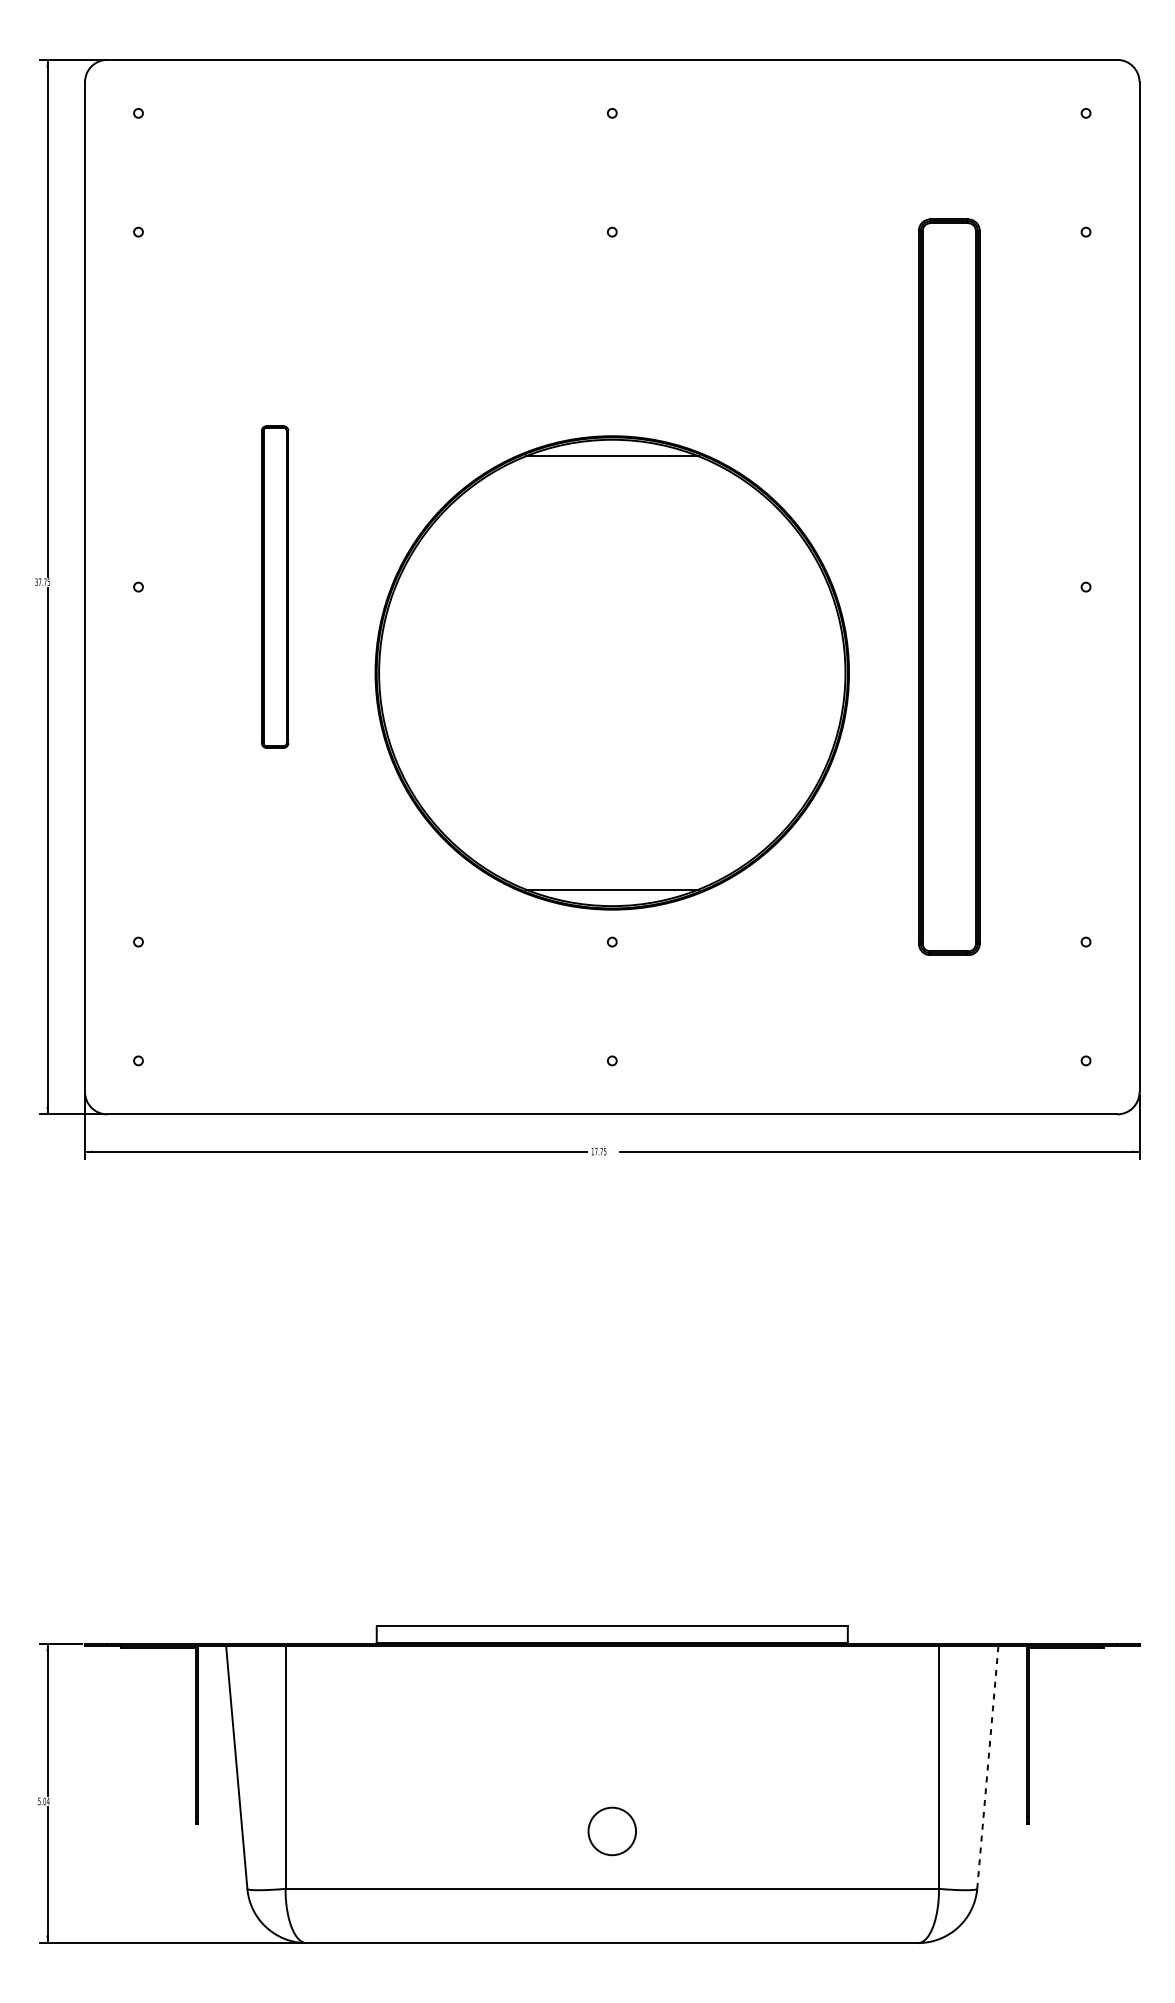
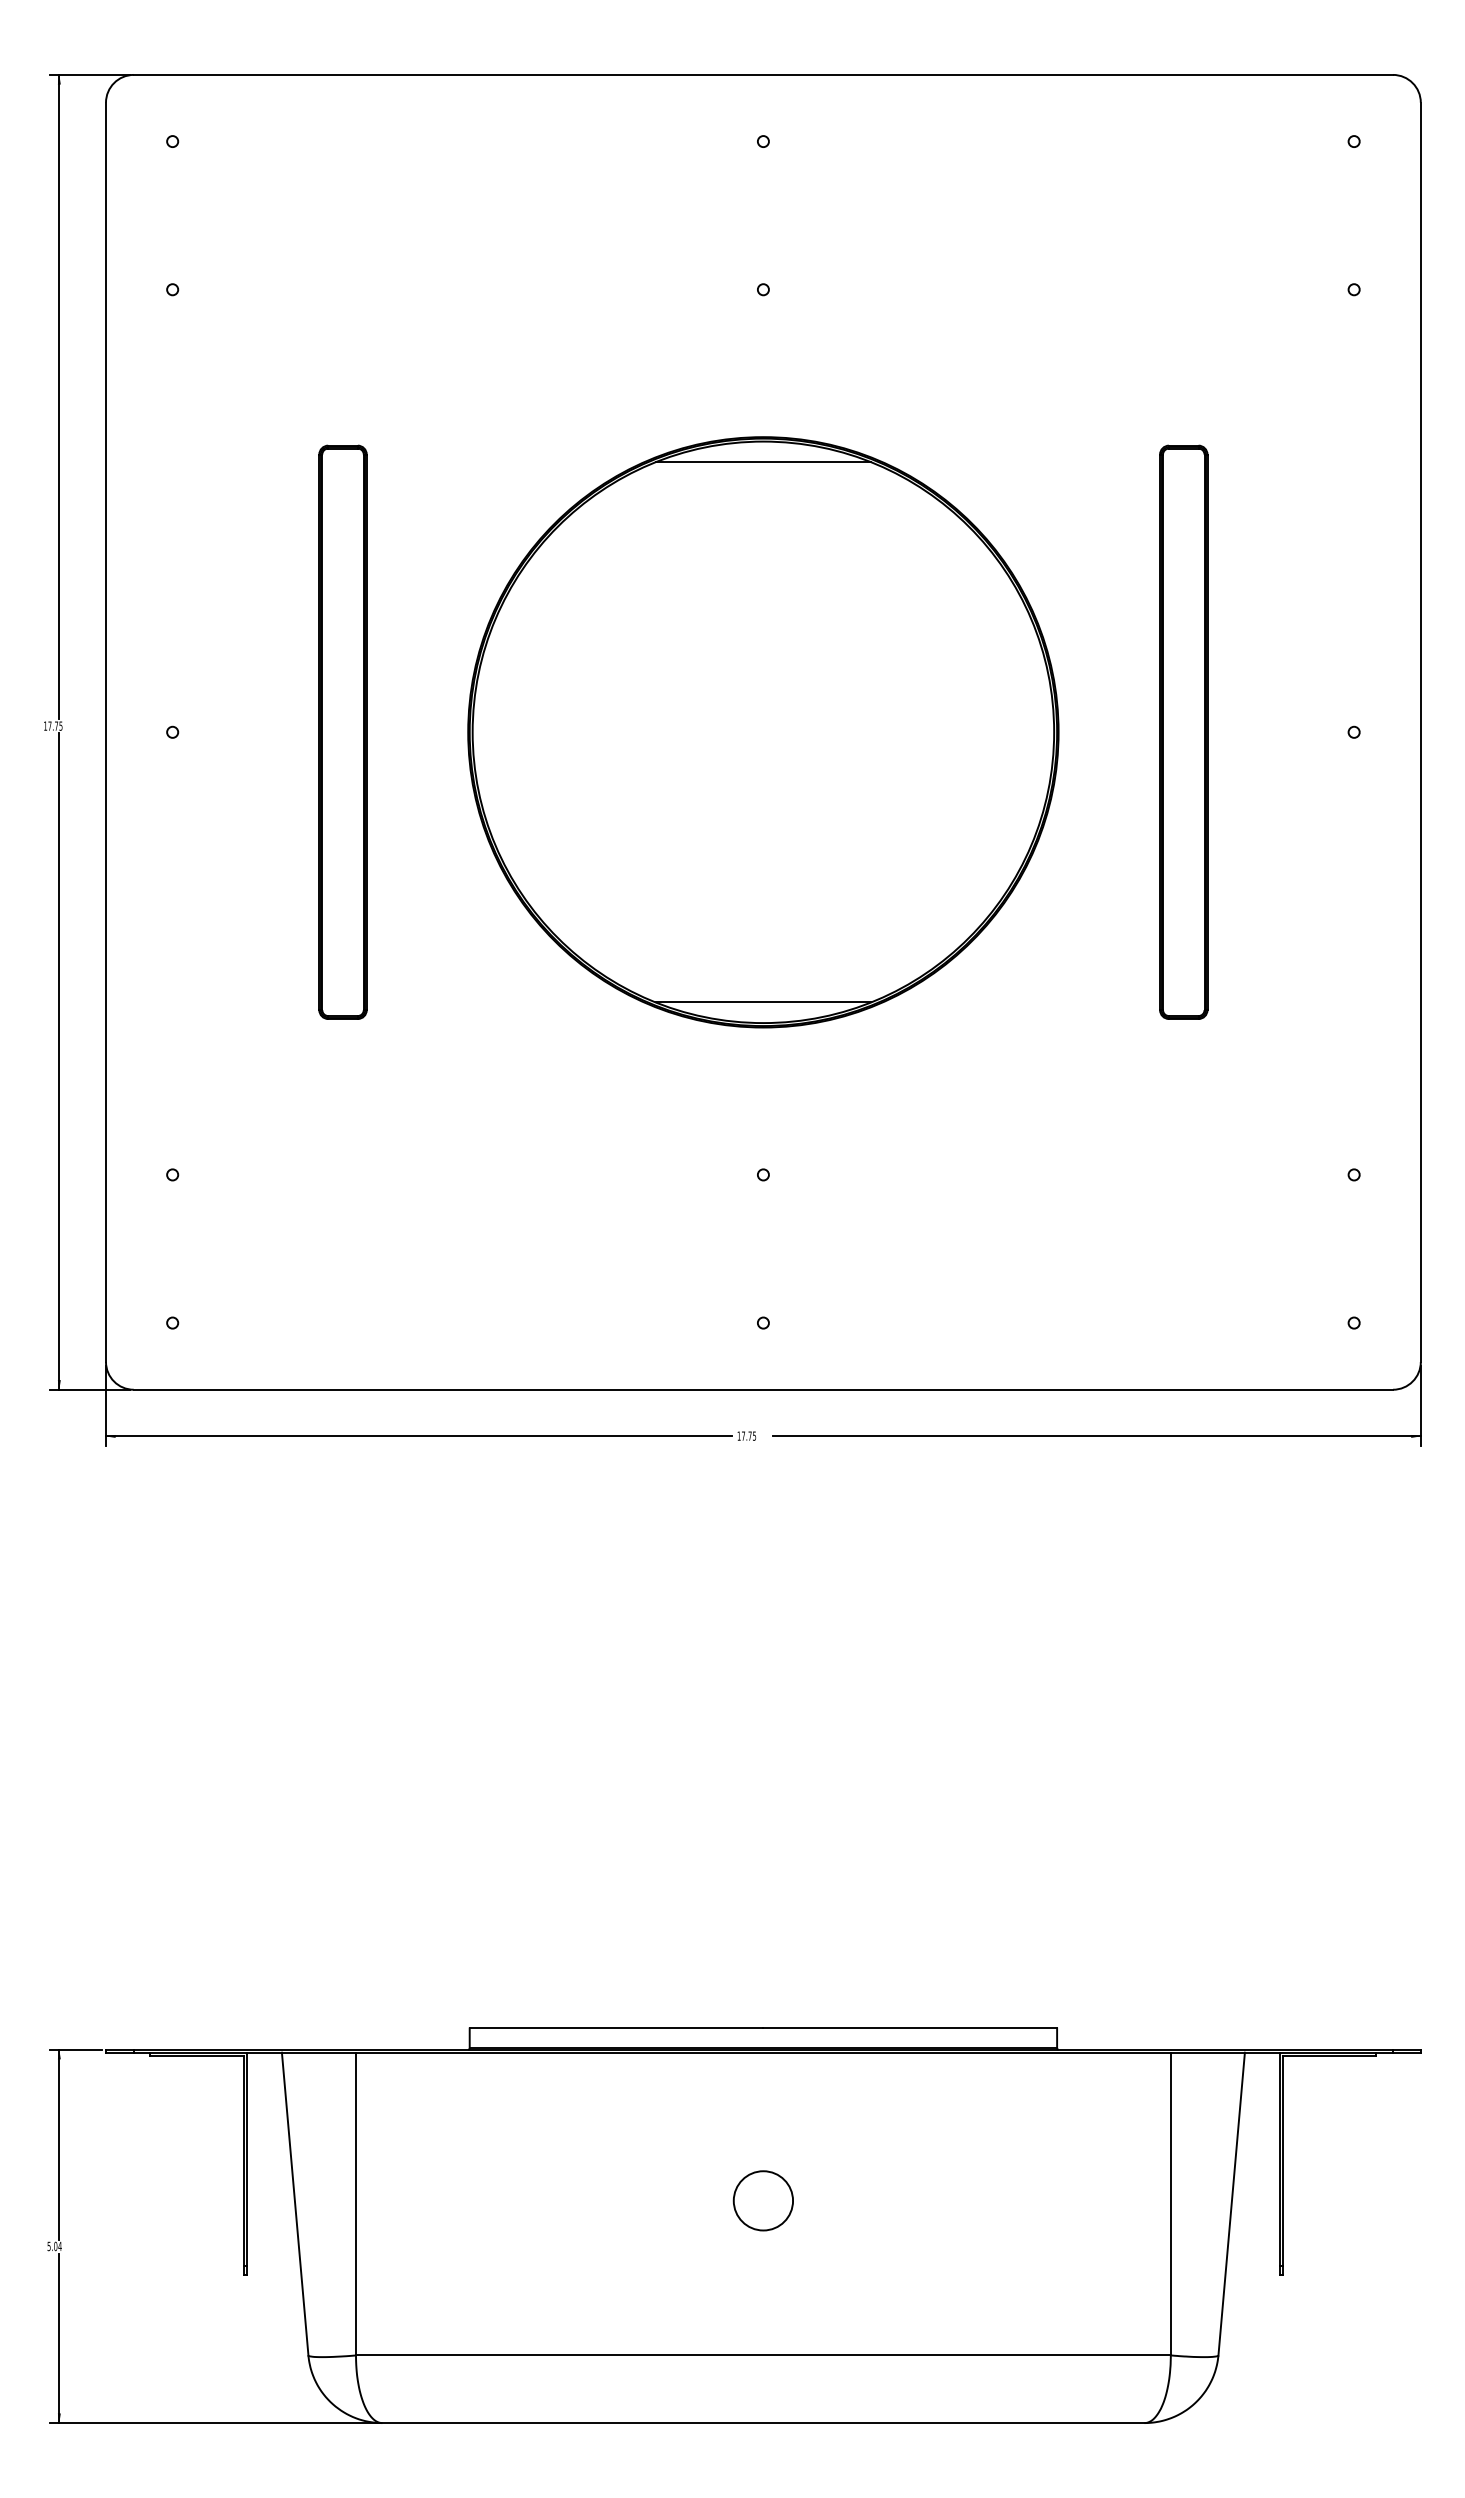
text: (36, 581) -> (45, 725), 37.75 -> 17.75
part: (274, 586) -> (342, 731), size x1.43
part: (949, 586) -> (1183, 731), size x0.62
part: (612, 673) -> (763, 732), moved
line: (987, 1767) -> (1231, 2204), dashed -> solid
circle: (611, 1831) -> (762, 2200), moved

